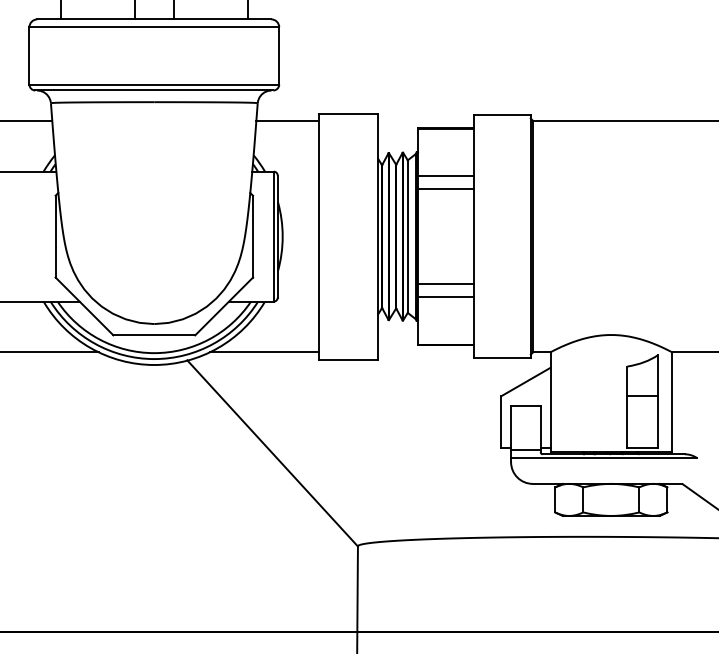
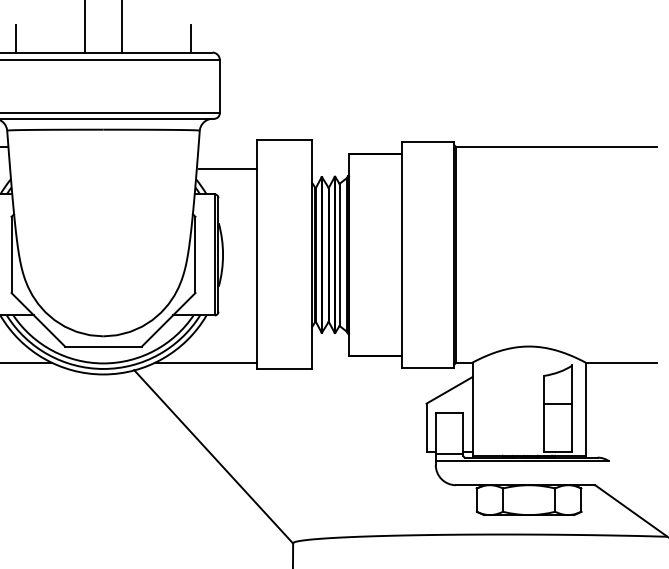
line: (287, 121) -> (227, 169), moved
line: (445, 176) -> (374, 198), removed
line: (445, 188) -> (374, 210), removed
line: (445, 284) -> (374, 299), removed
line: (445, 296) -> (374, 310), removed

